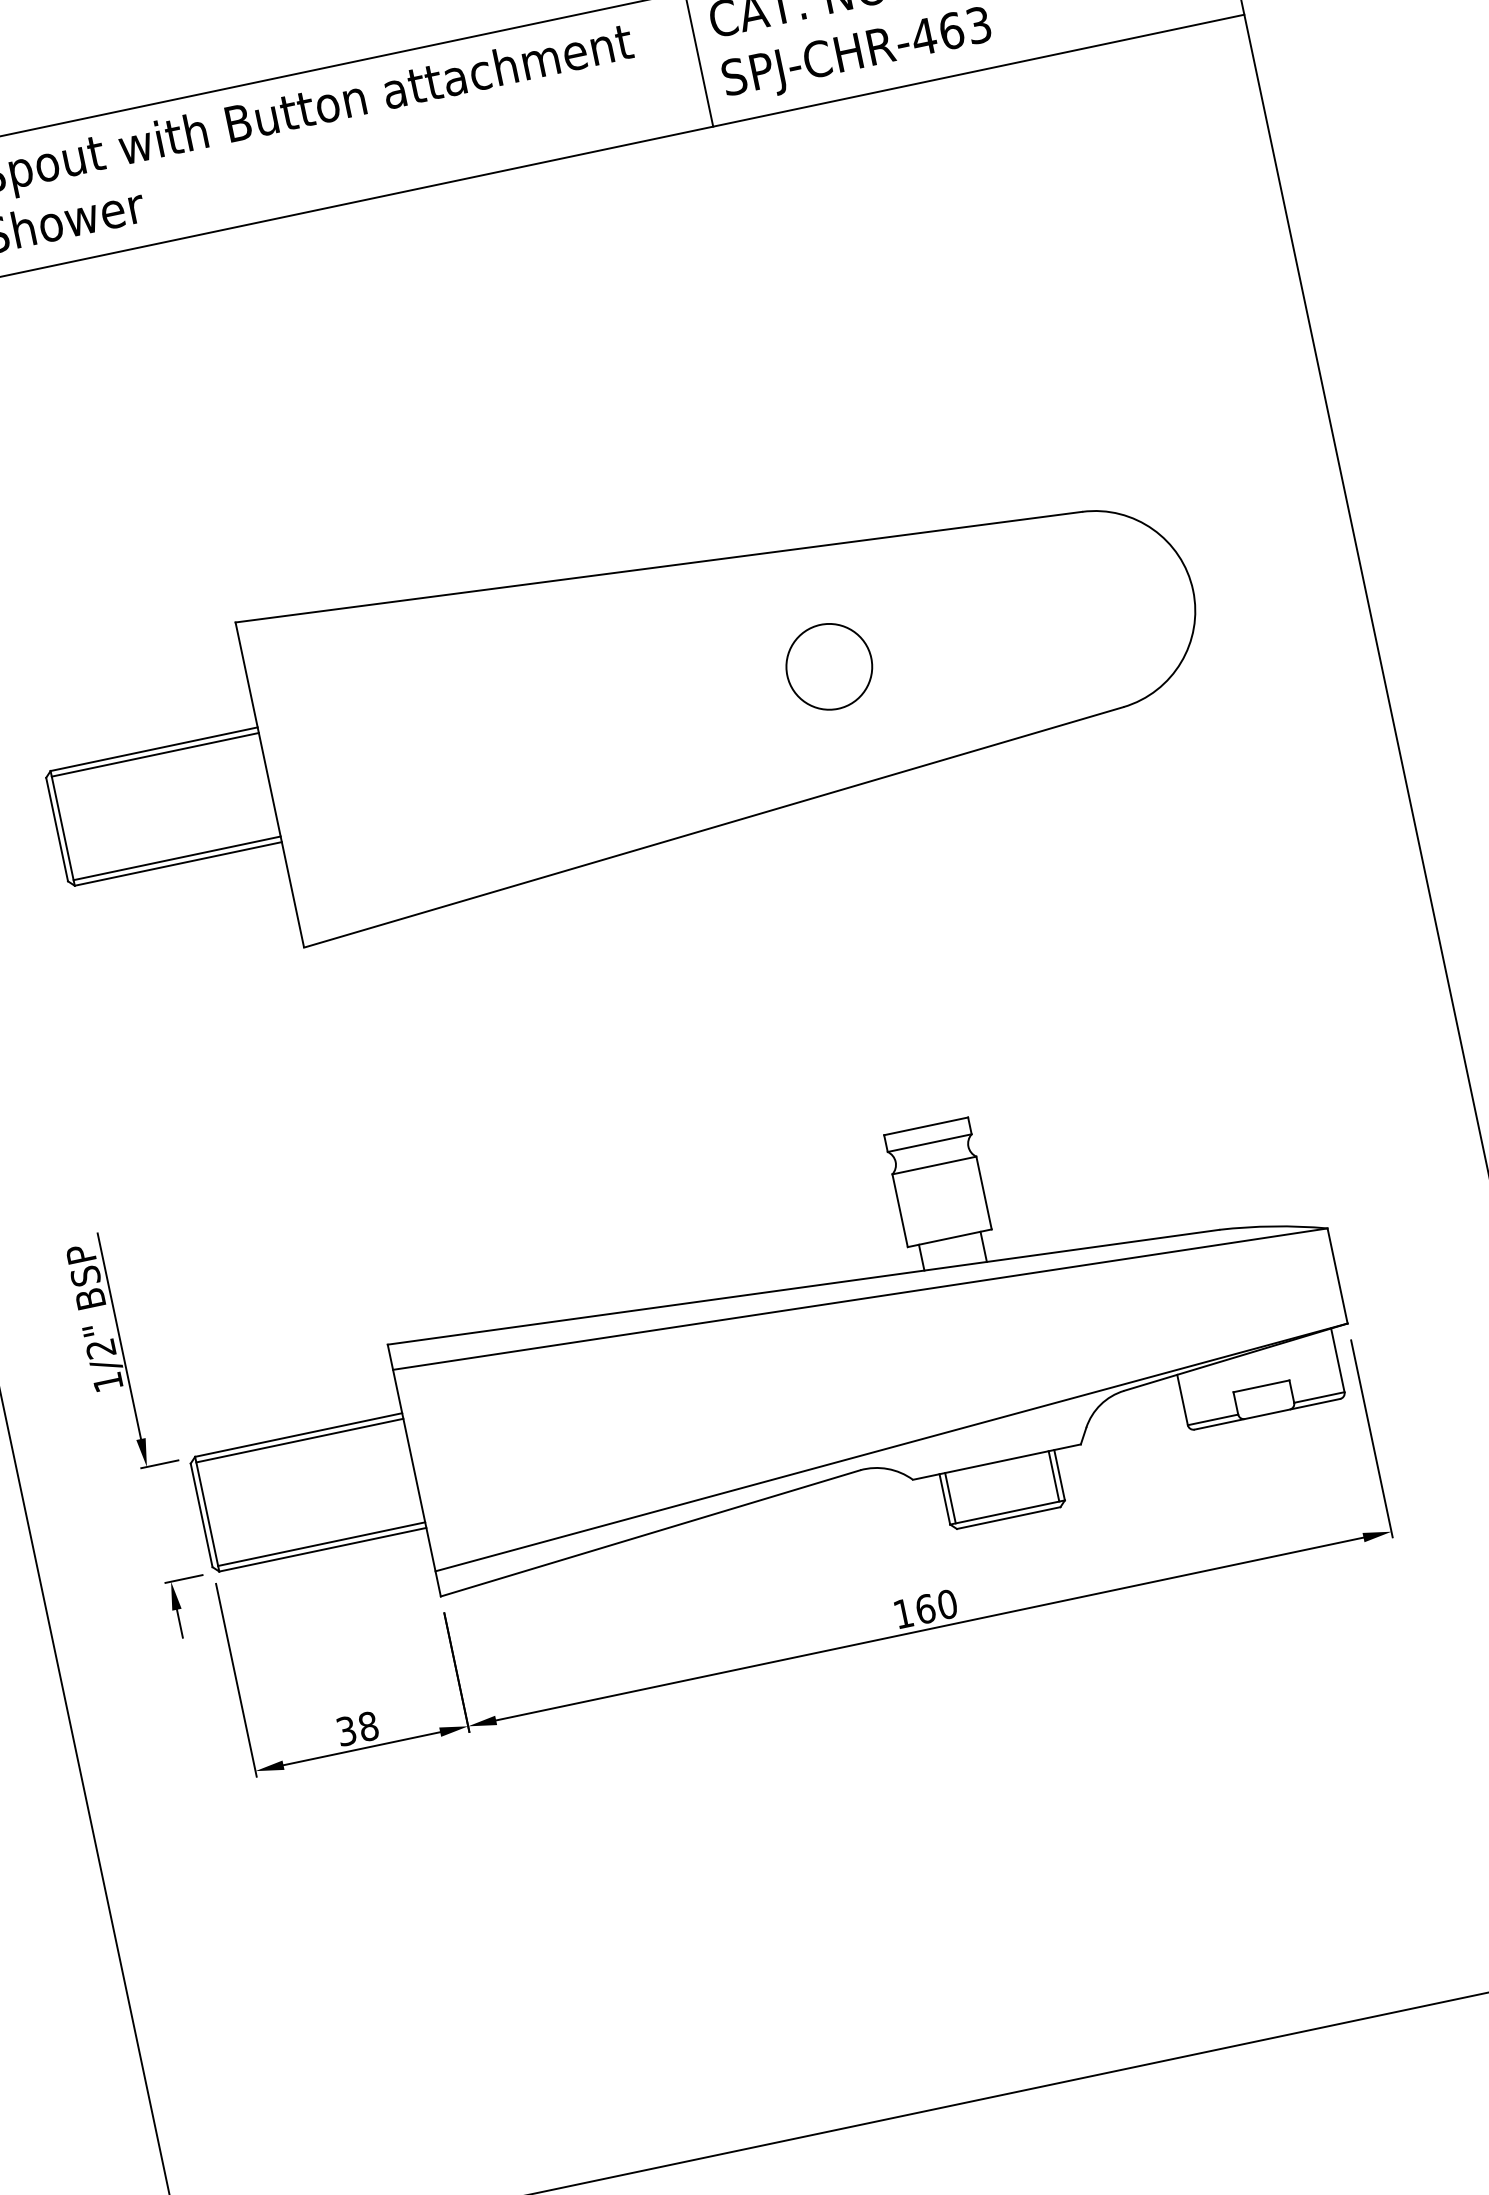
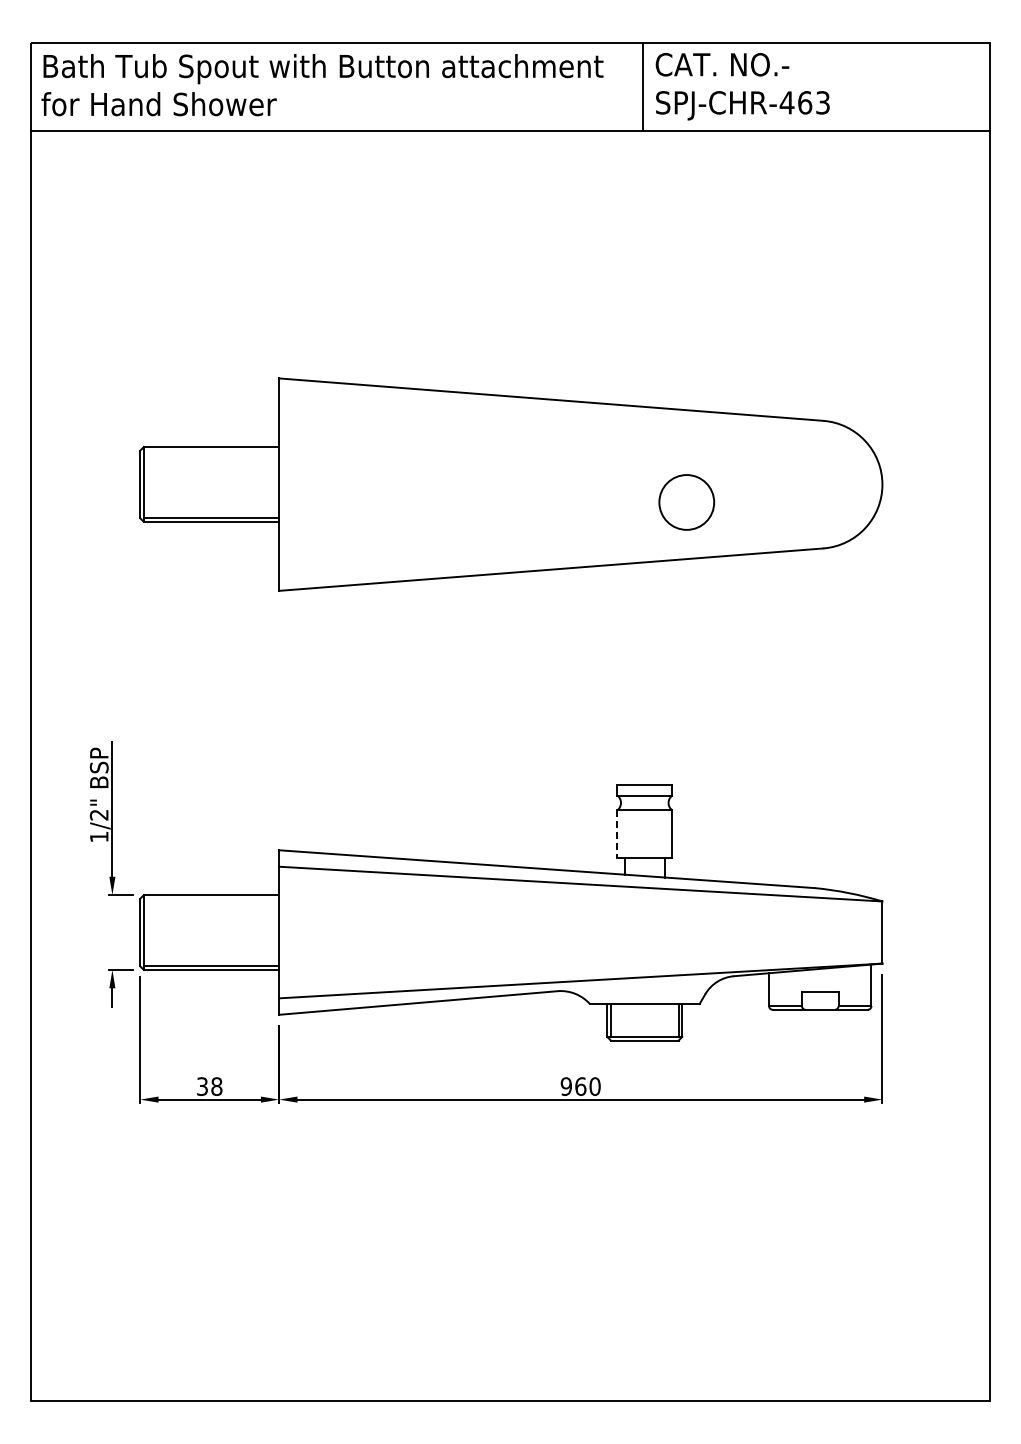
circle: (828, 666) -> (686, 502), moved
line: (155, 754) -> (211, 450), removed
line: (900, 1211) -> (617, 834), solid -> dashed
line: (299, 1440) -> (211, 898), removed
text: (902, 1613) -> (565, 1086), 160 -> 960

